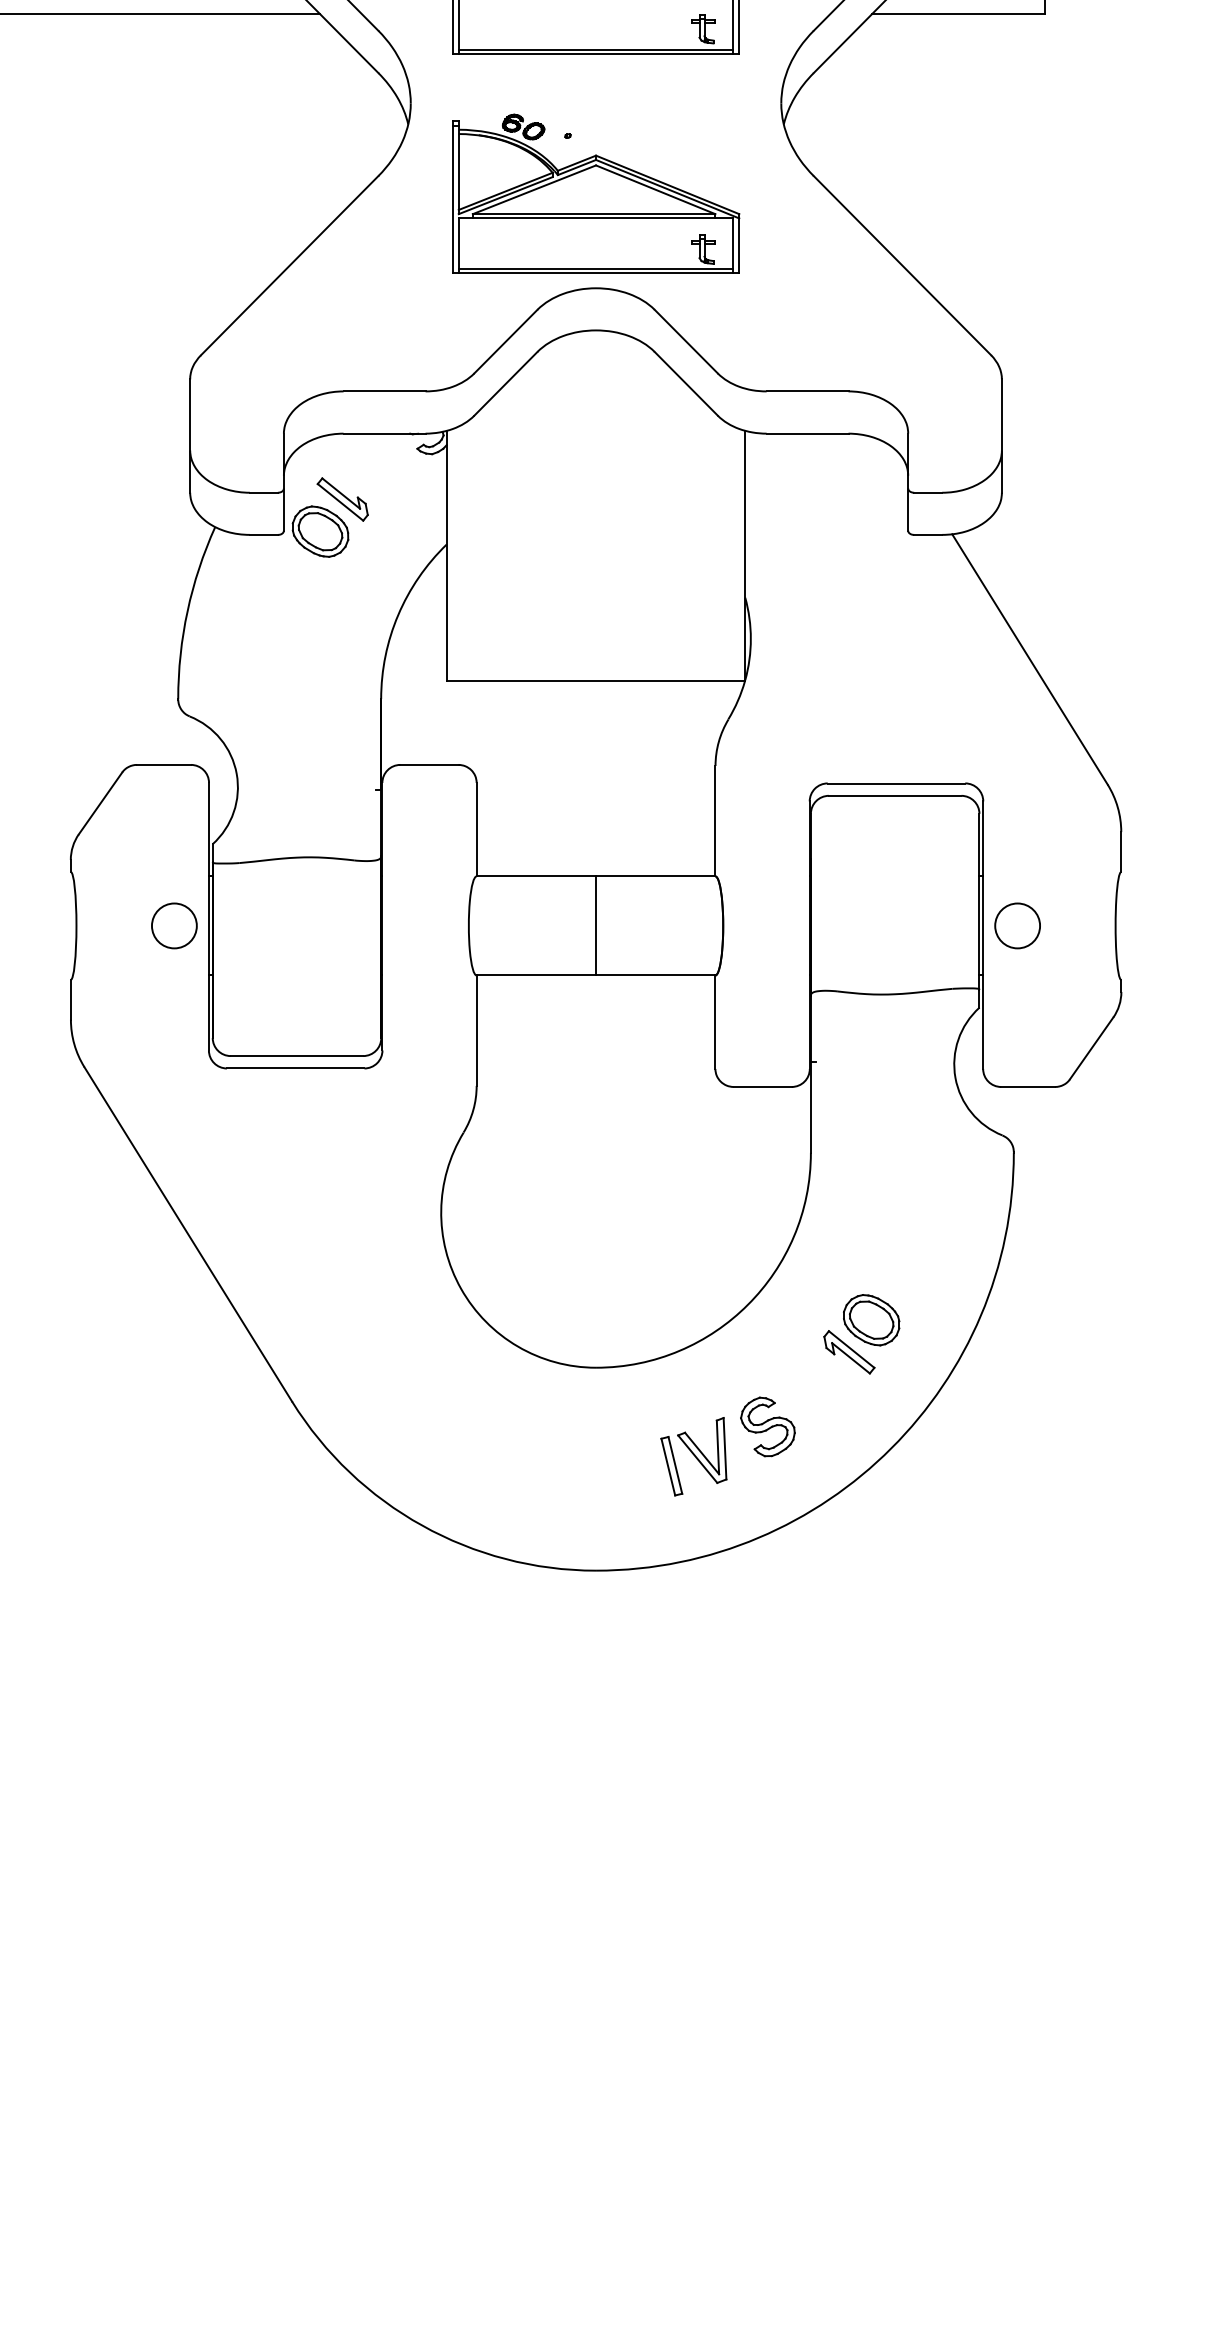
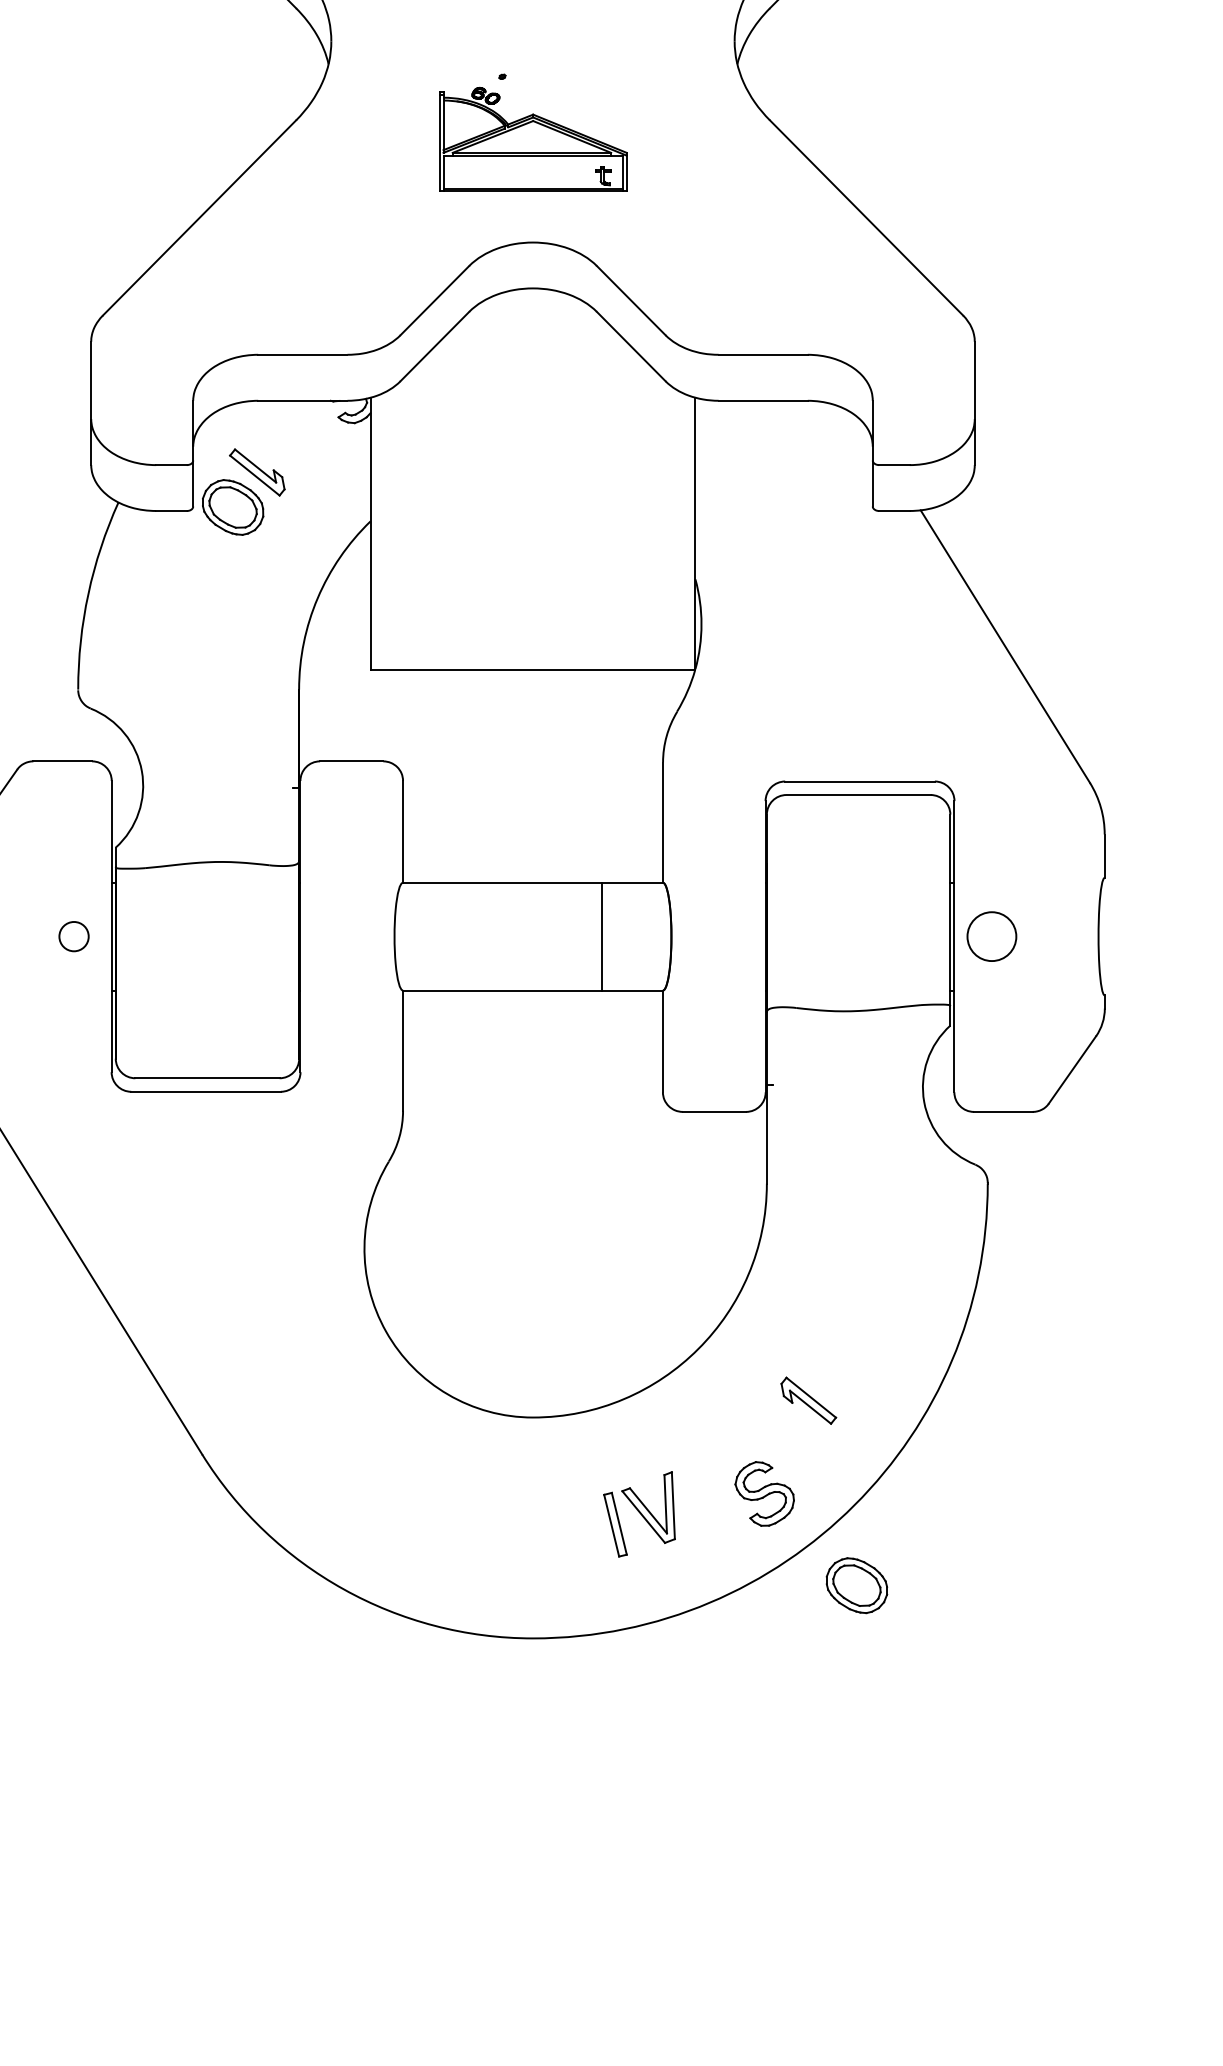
part: (596, 193) -> (533, 139), size x0.6
circle: (173, 925) -> (73, 936), size x0.6
line: (596, 925) -> (602, 936), moved
part: (871, 1320) -> (856, 1585), moved
part: (767, 1426) -> (764, 1493), moved

